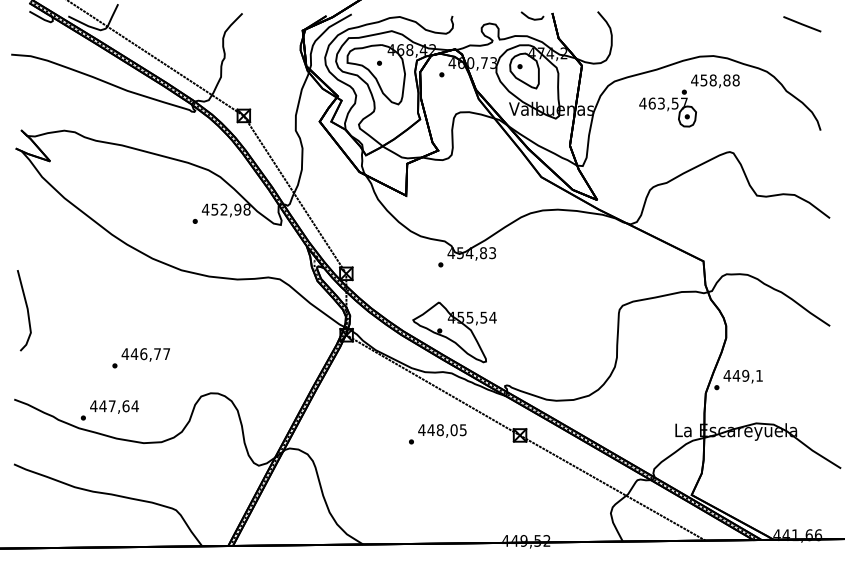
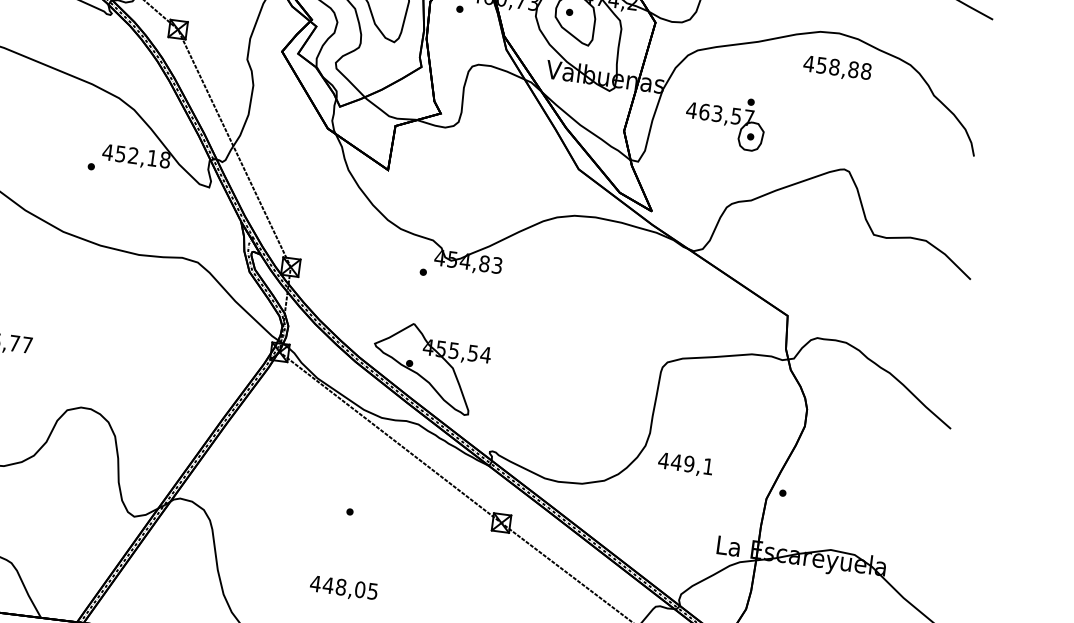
part: (667, 108) -> (724, 121), moved
text: (237, 209) -> (152, 158), 452,98 -> 452,18
text: (742, 376) -> (684, 464), moved
text: (442, 430) -> (344, 588), moved

